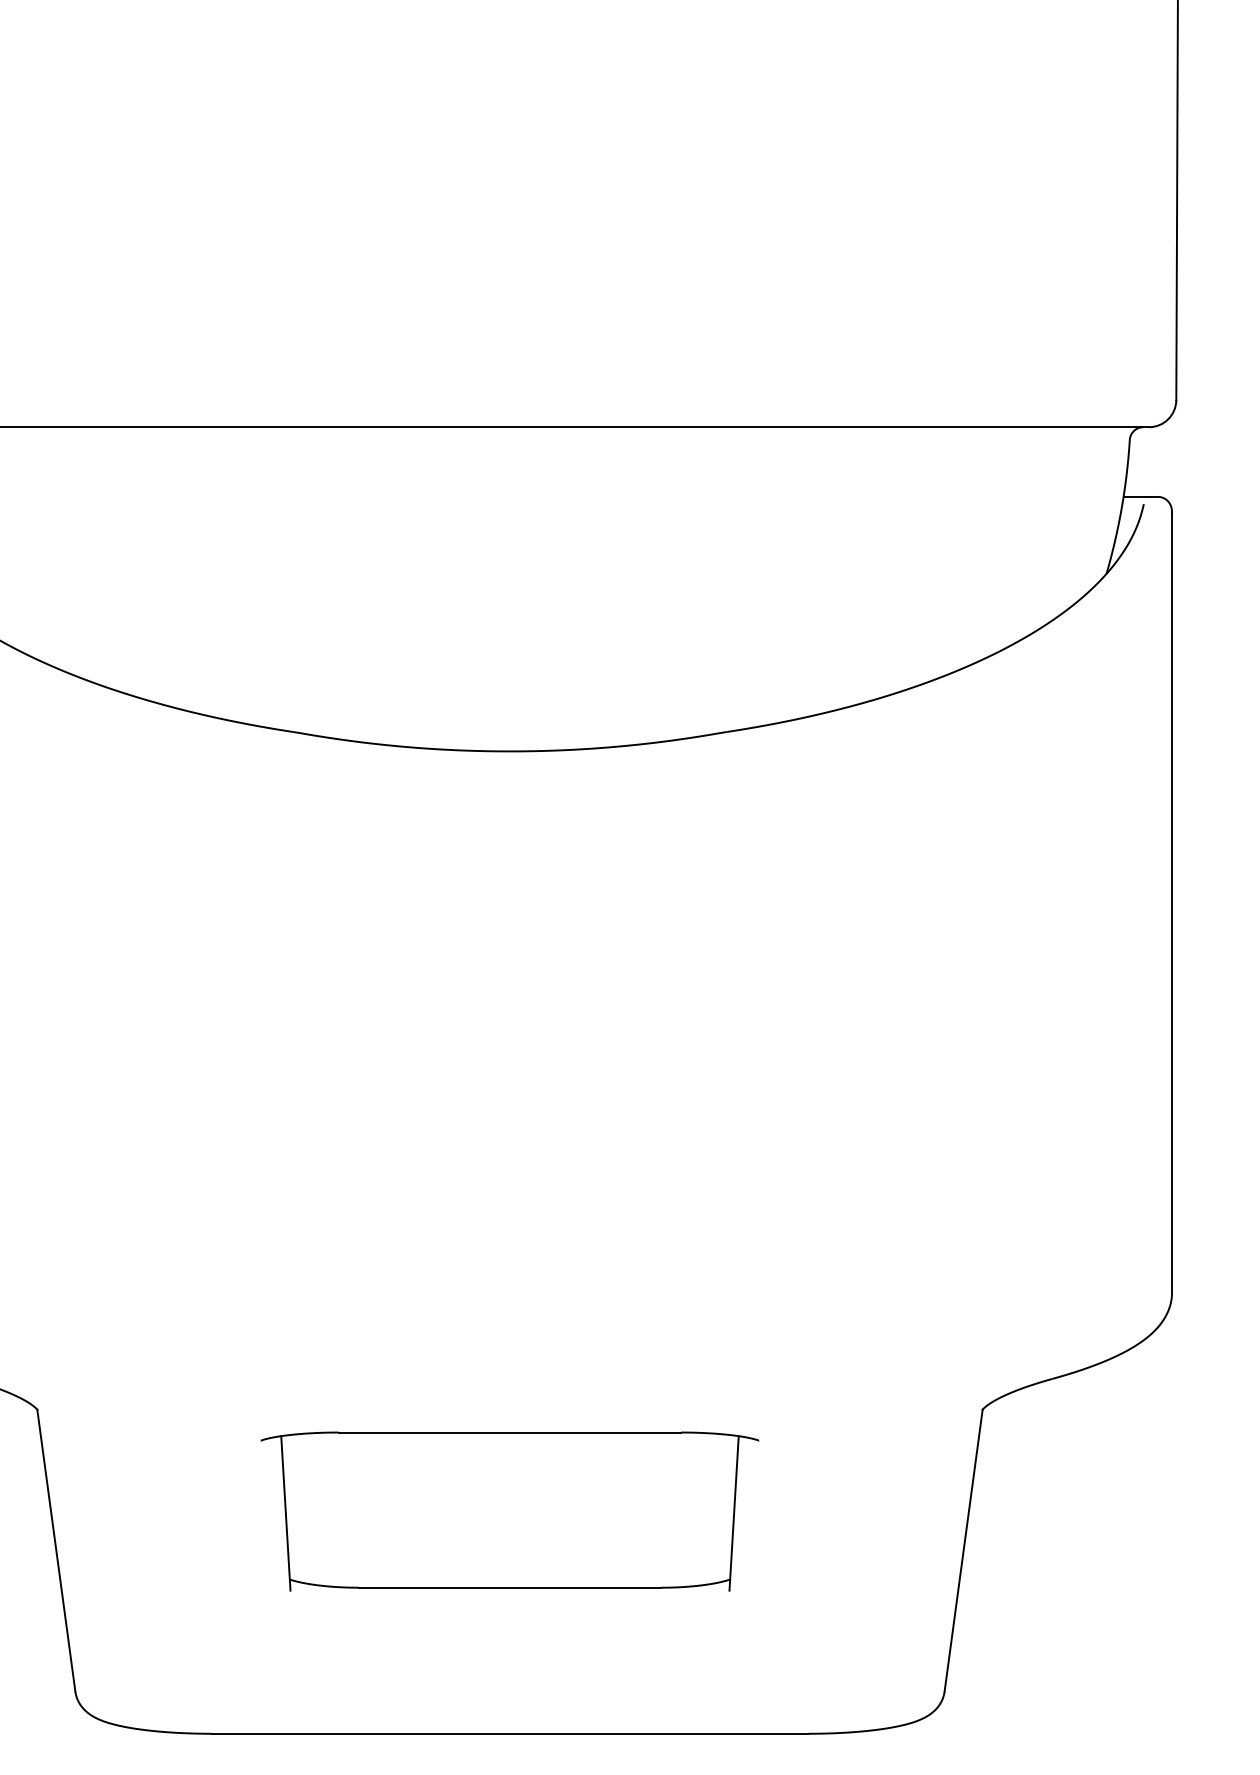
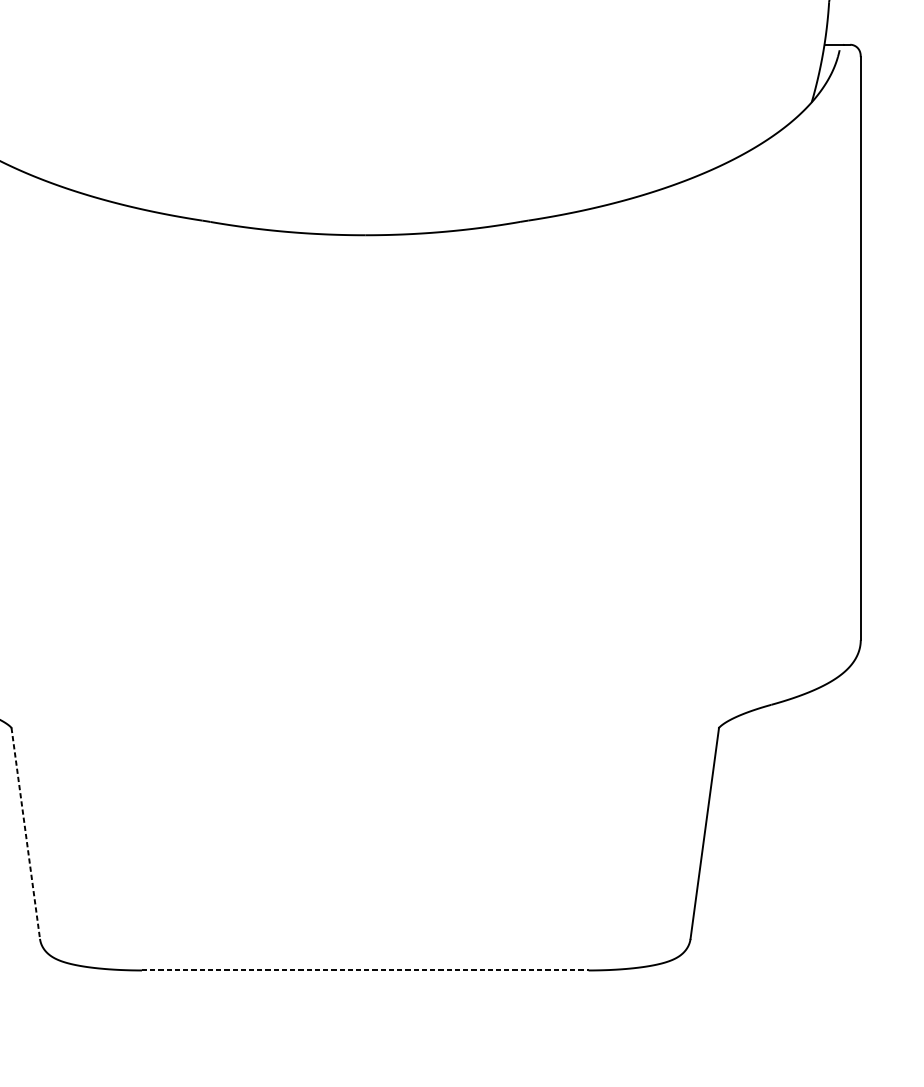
part: (509, 1511) -> (364, 804), removed
line: (56, 1551) -> (25, 834), solid -> dashed
line: (510, 1733) -> (365, 970), solid -> dashed

